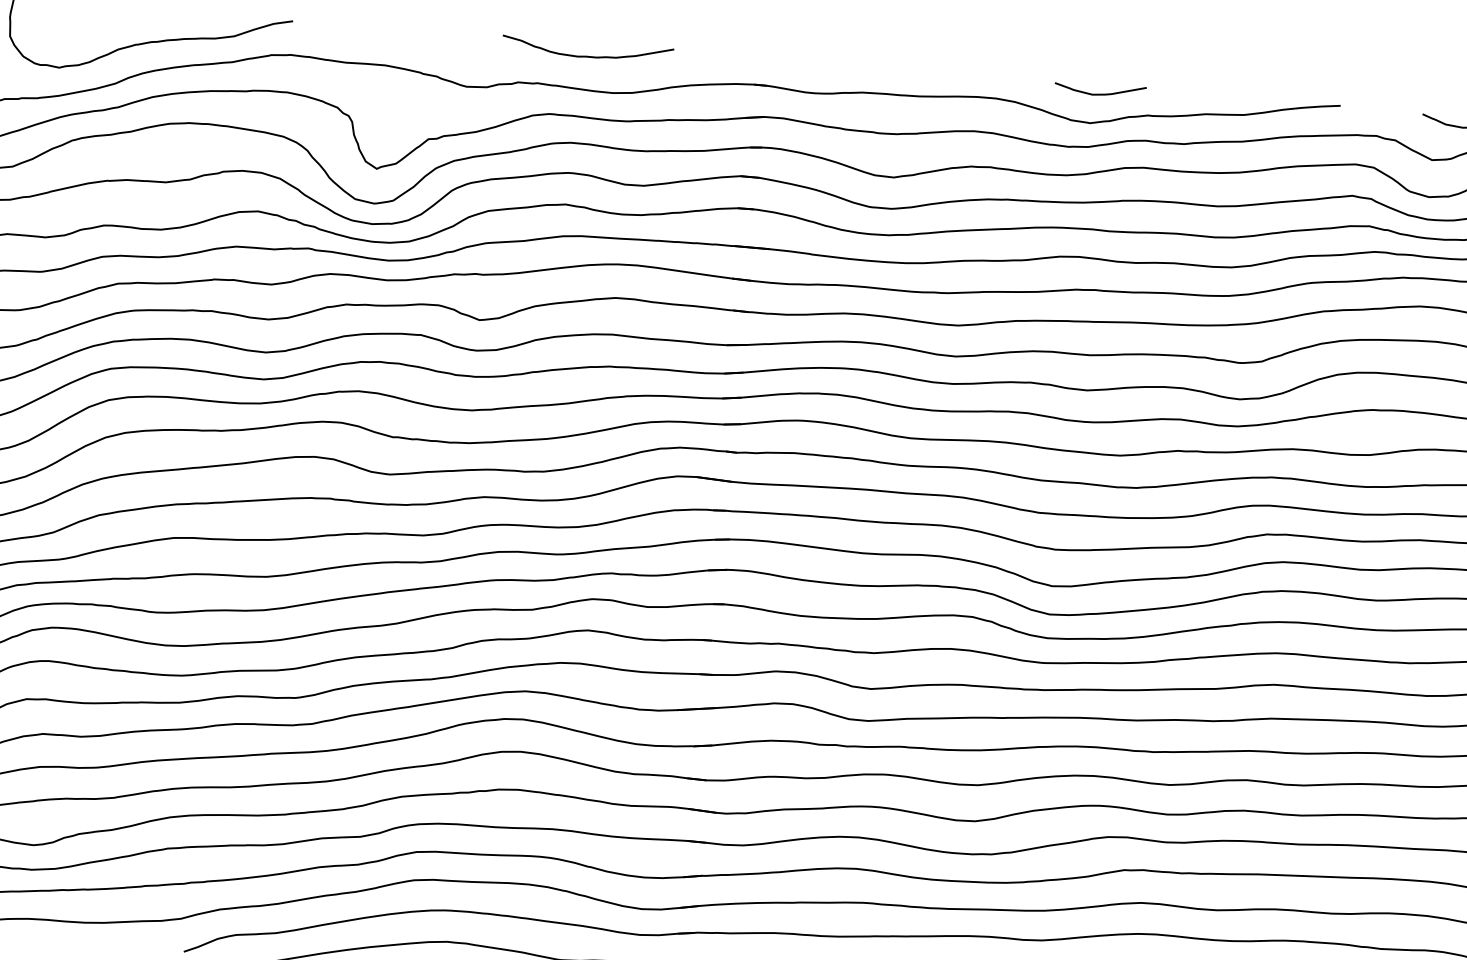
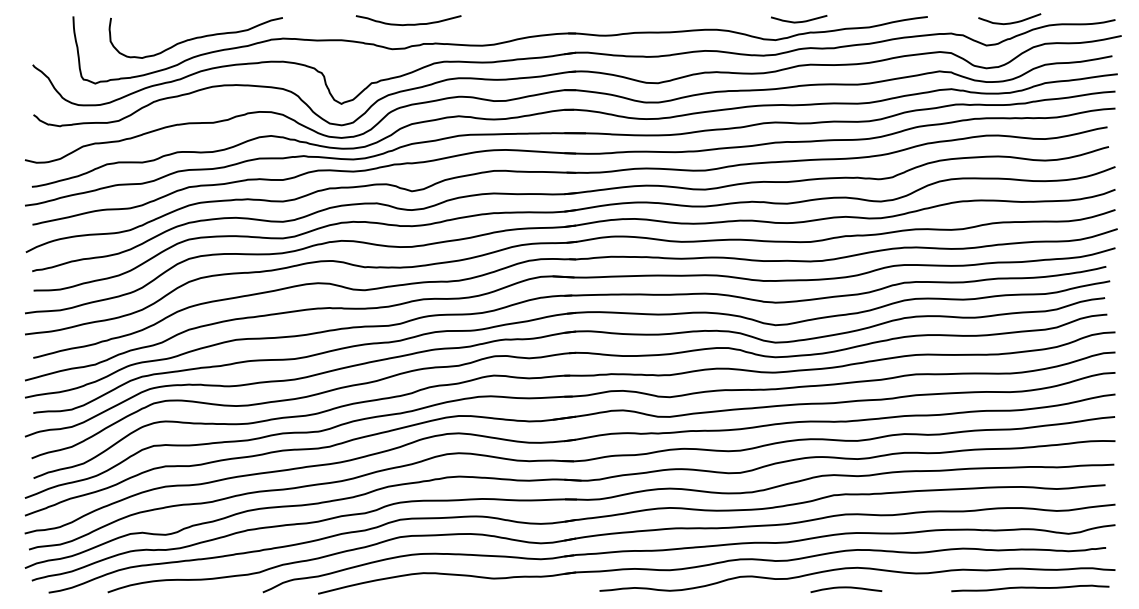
curve: (587, 54) -> (408, 23), moved
curve: (1100, 93) -> (799, 21), moved

